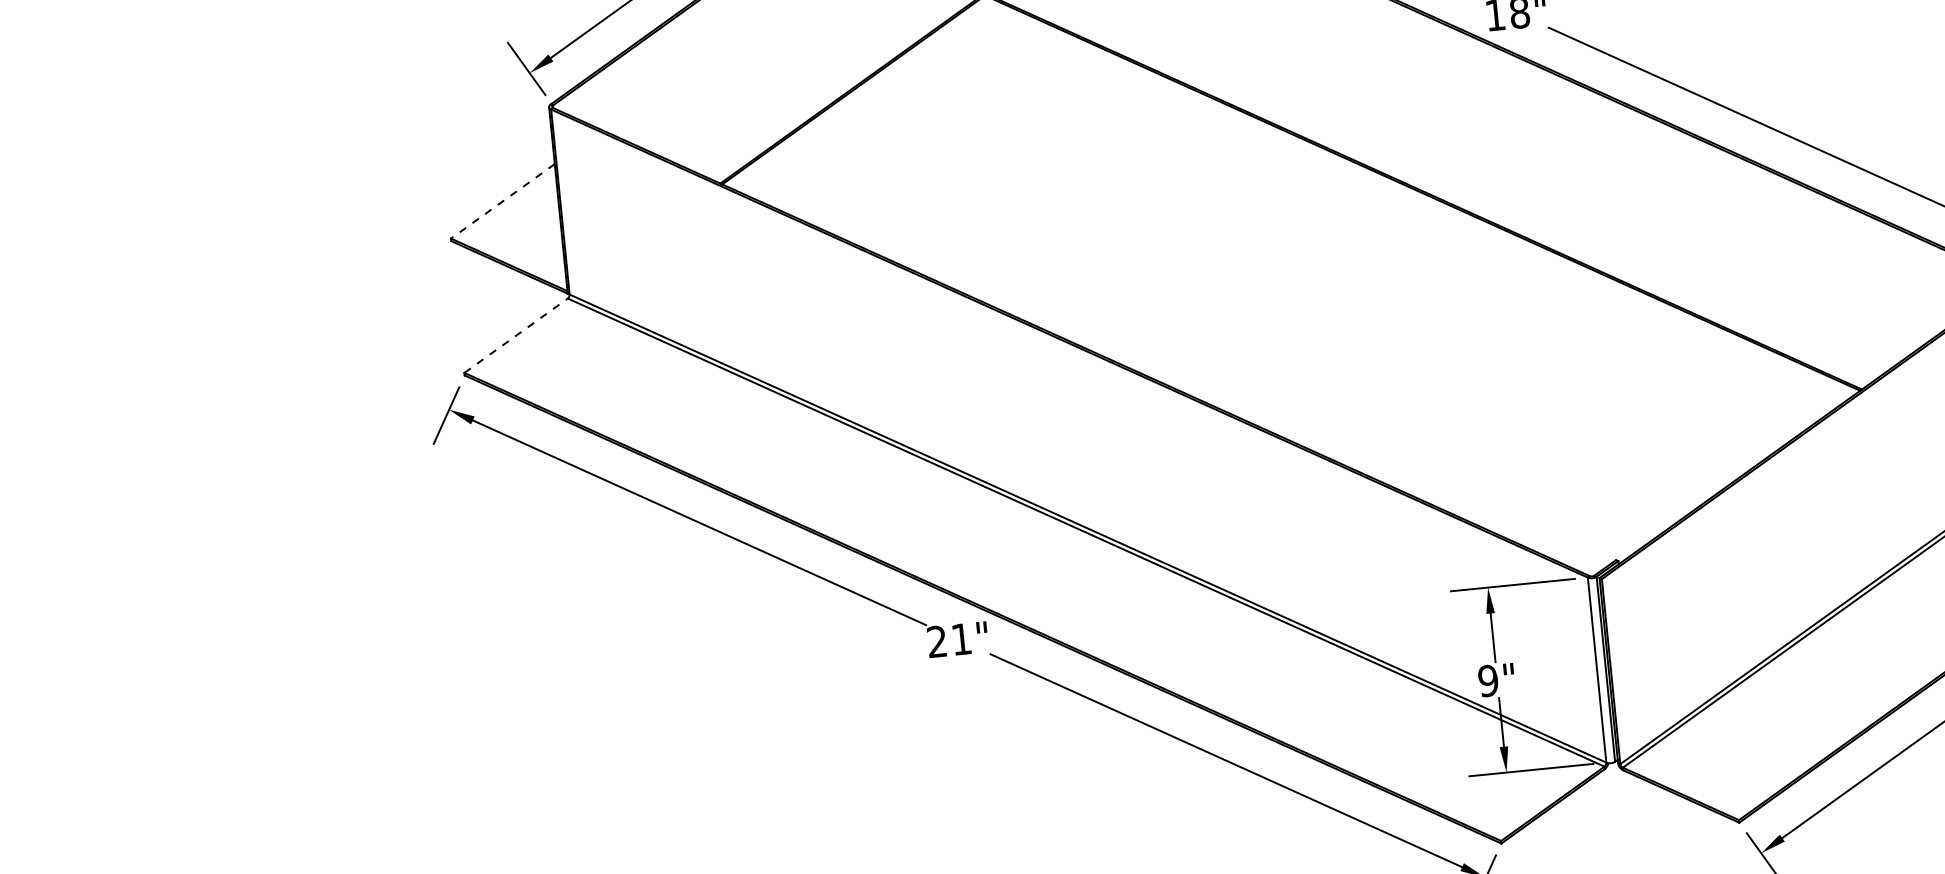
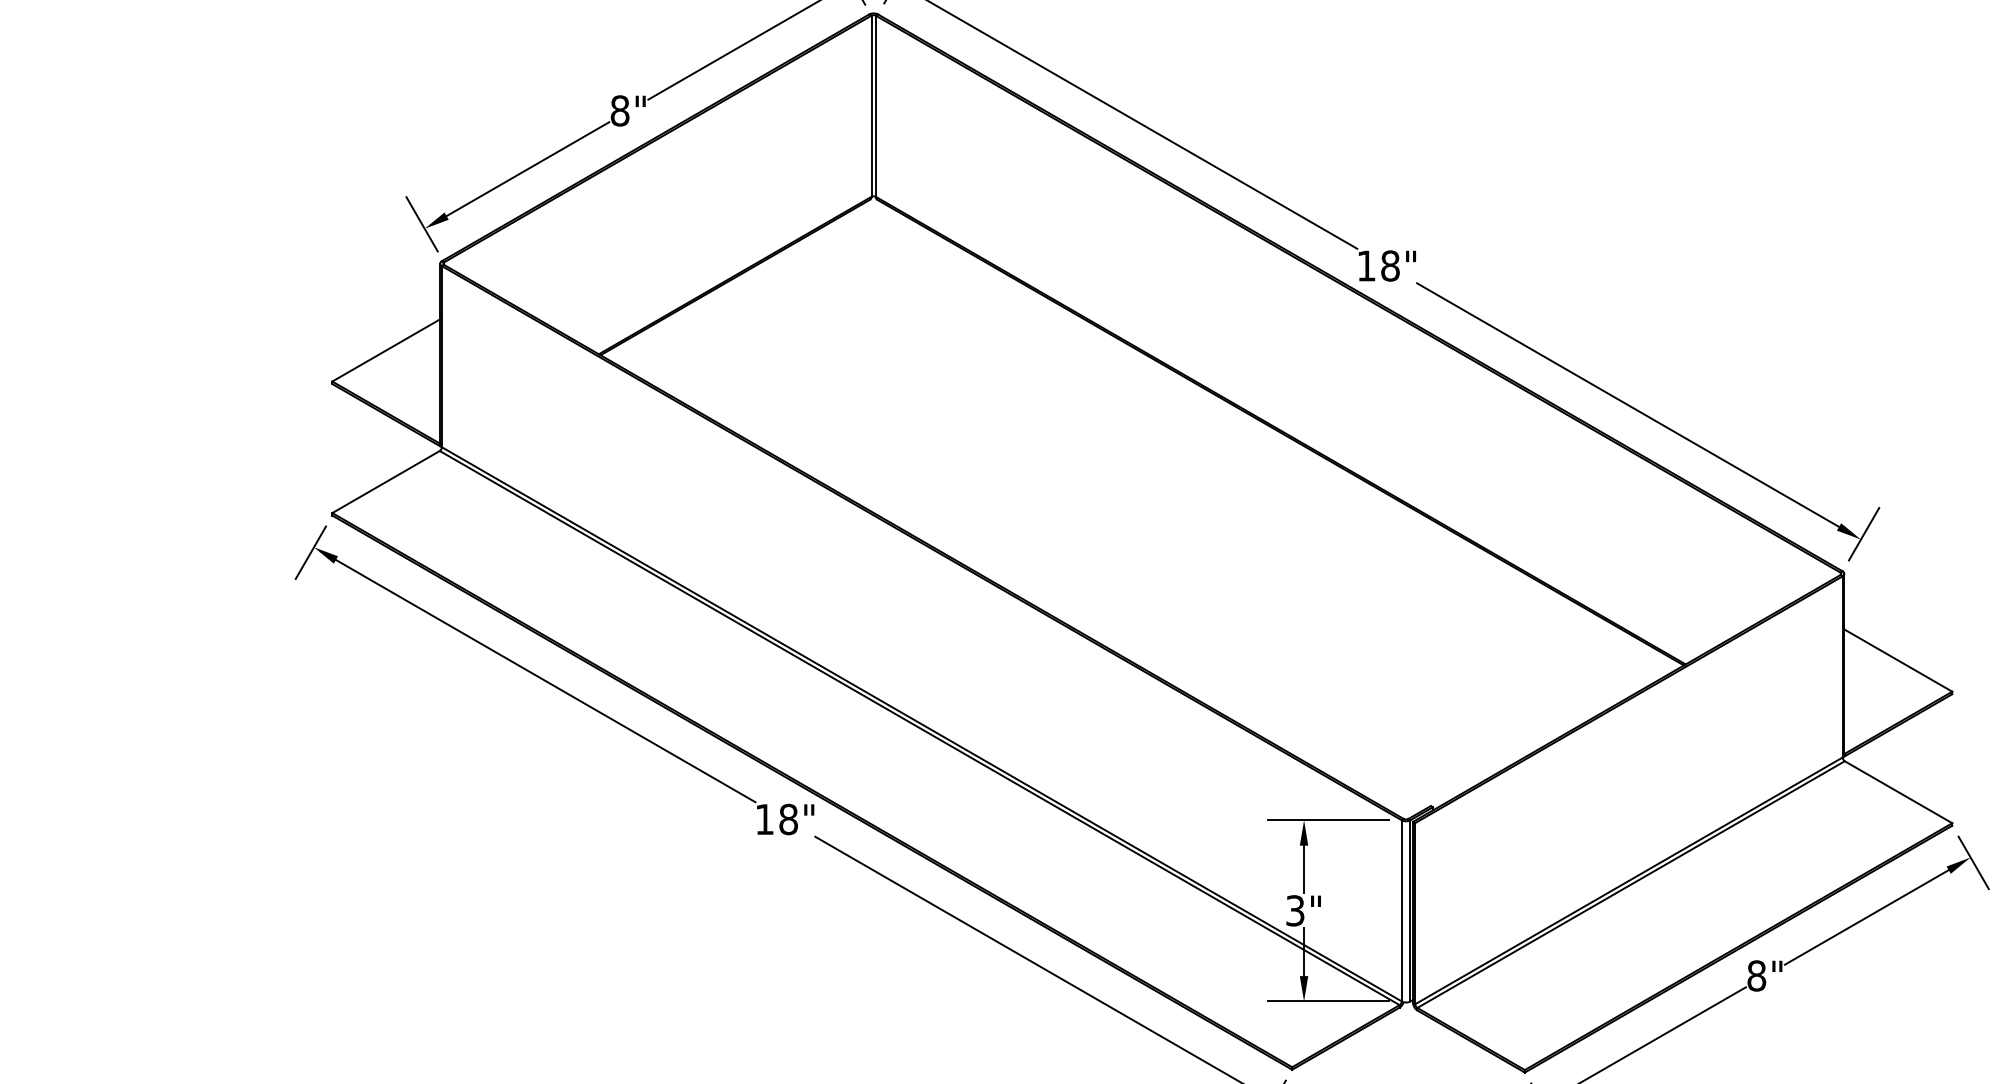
line: (502, 201) -> (385, 350), dashed -> solid
line: (516, 335) -> (386, 481), dashed -> solid
text: (949, 640) -> (776, 819), 21" -> 18"
text: (1488, 680) -> (1295, 910), 9" -> 3"

